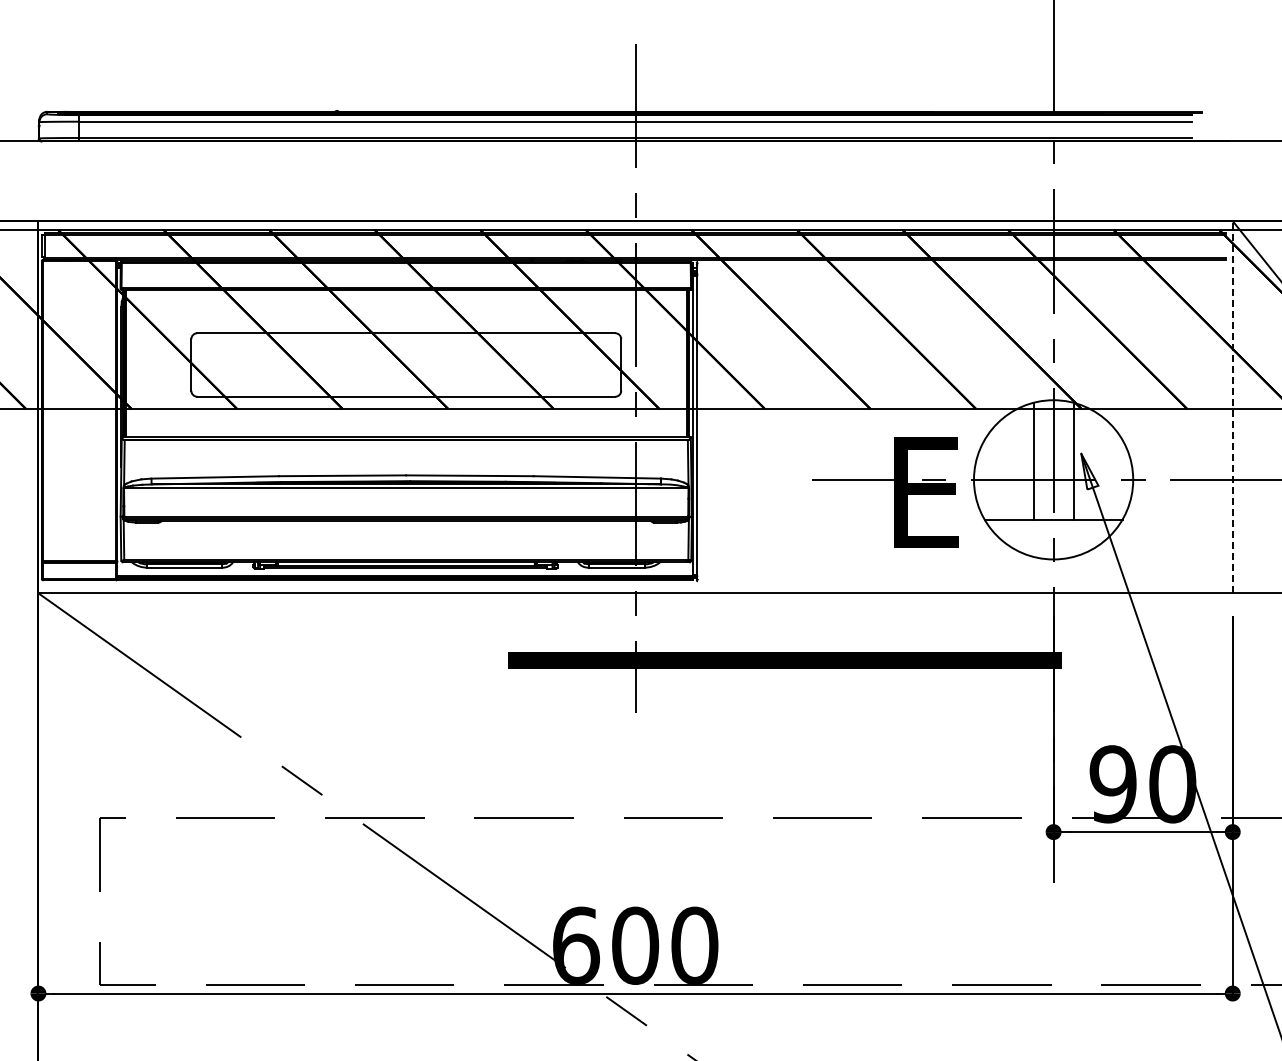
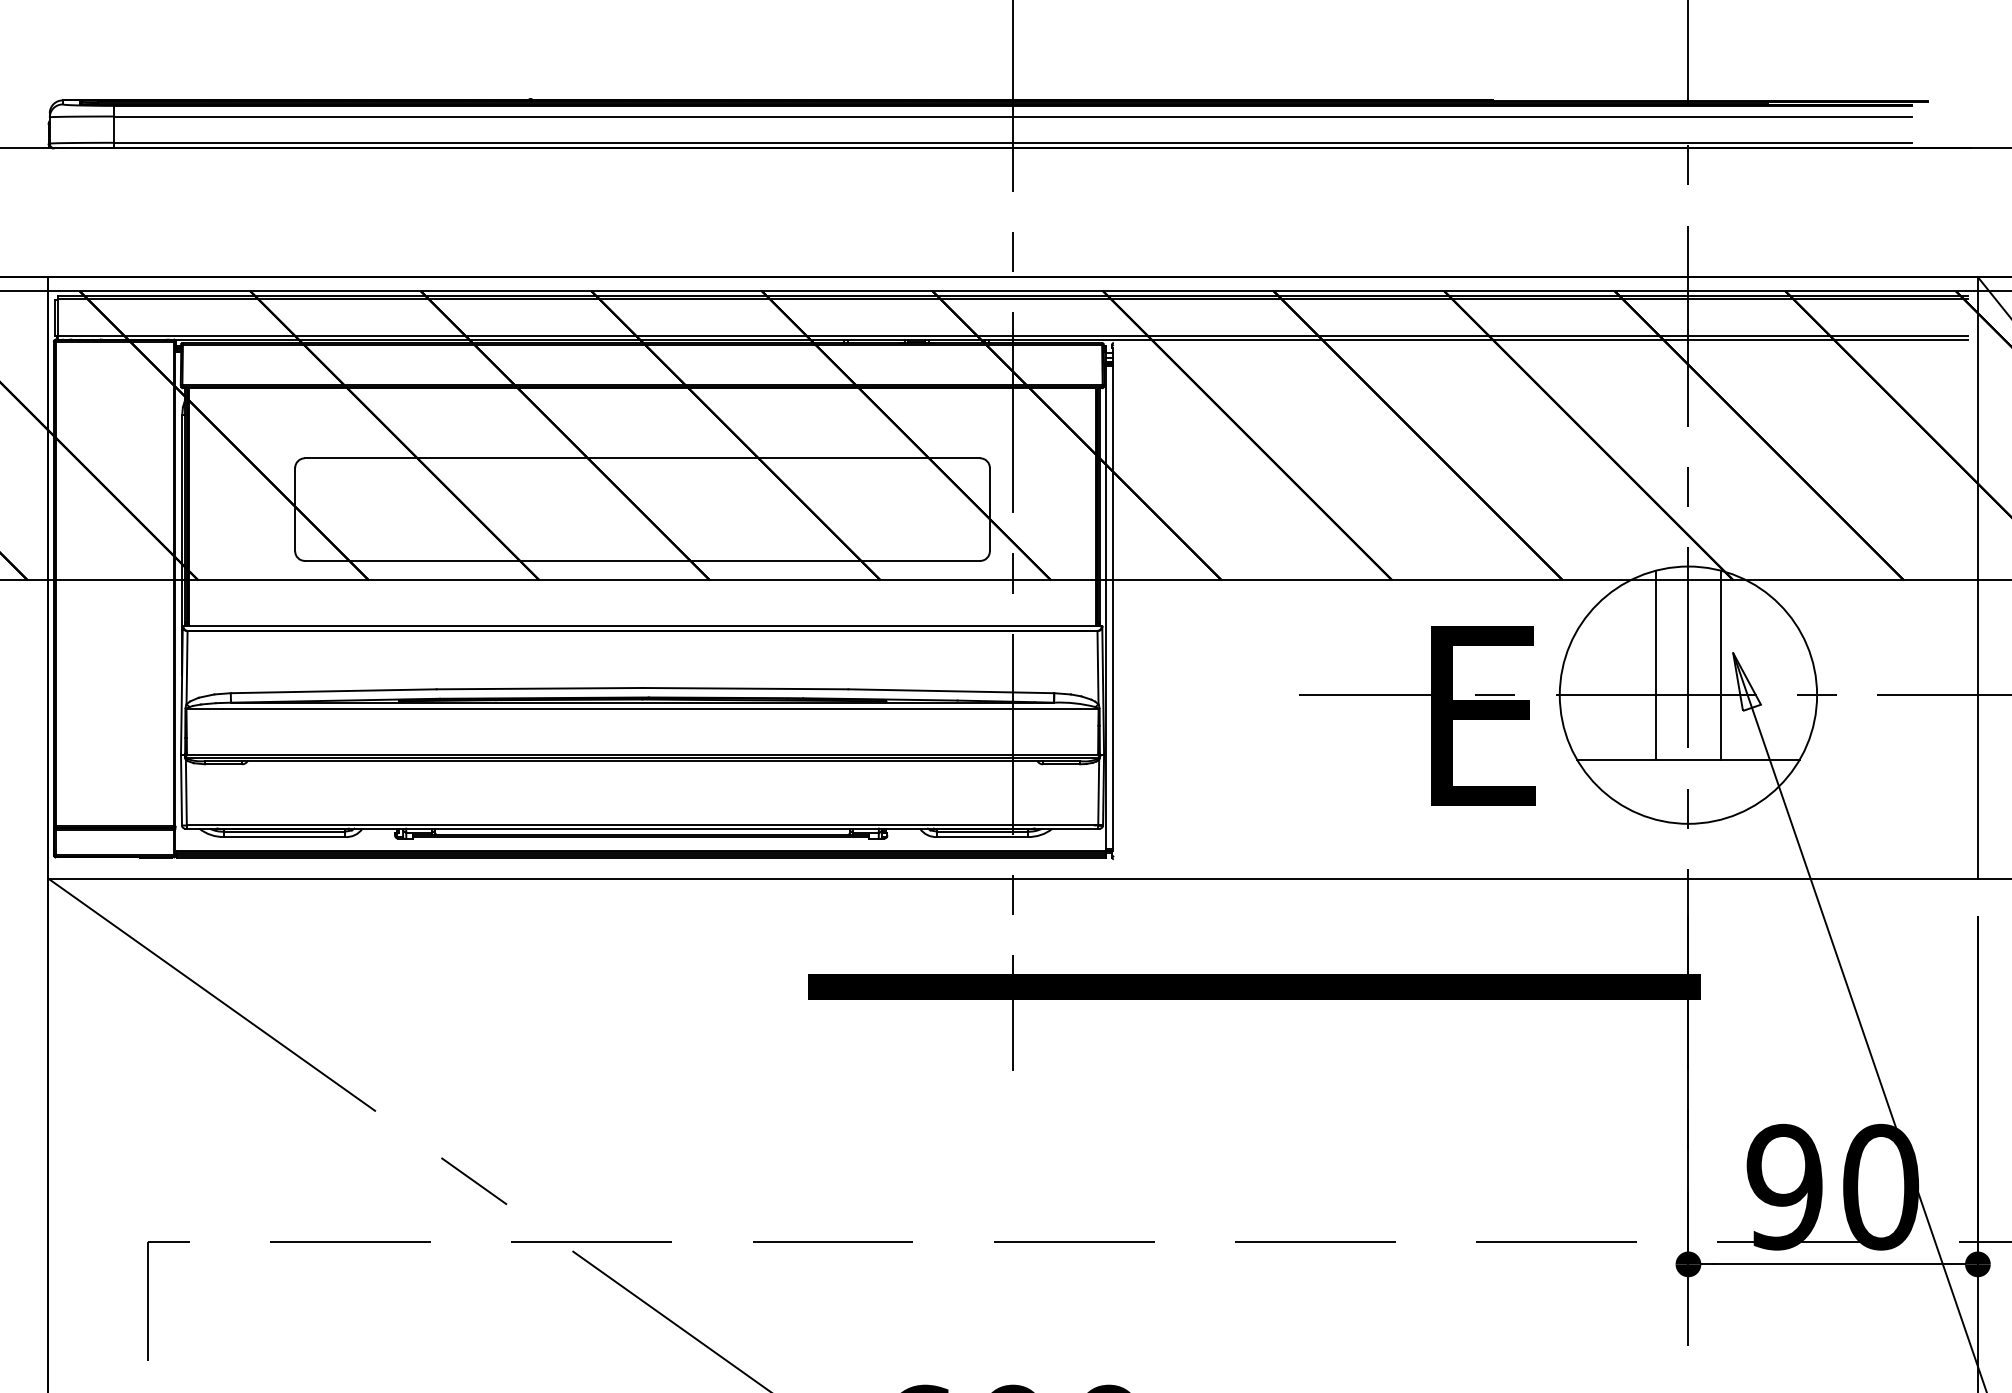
line: (1232, 406) -> (1977, 576), dashed -> solid

